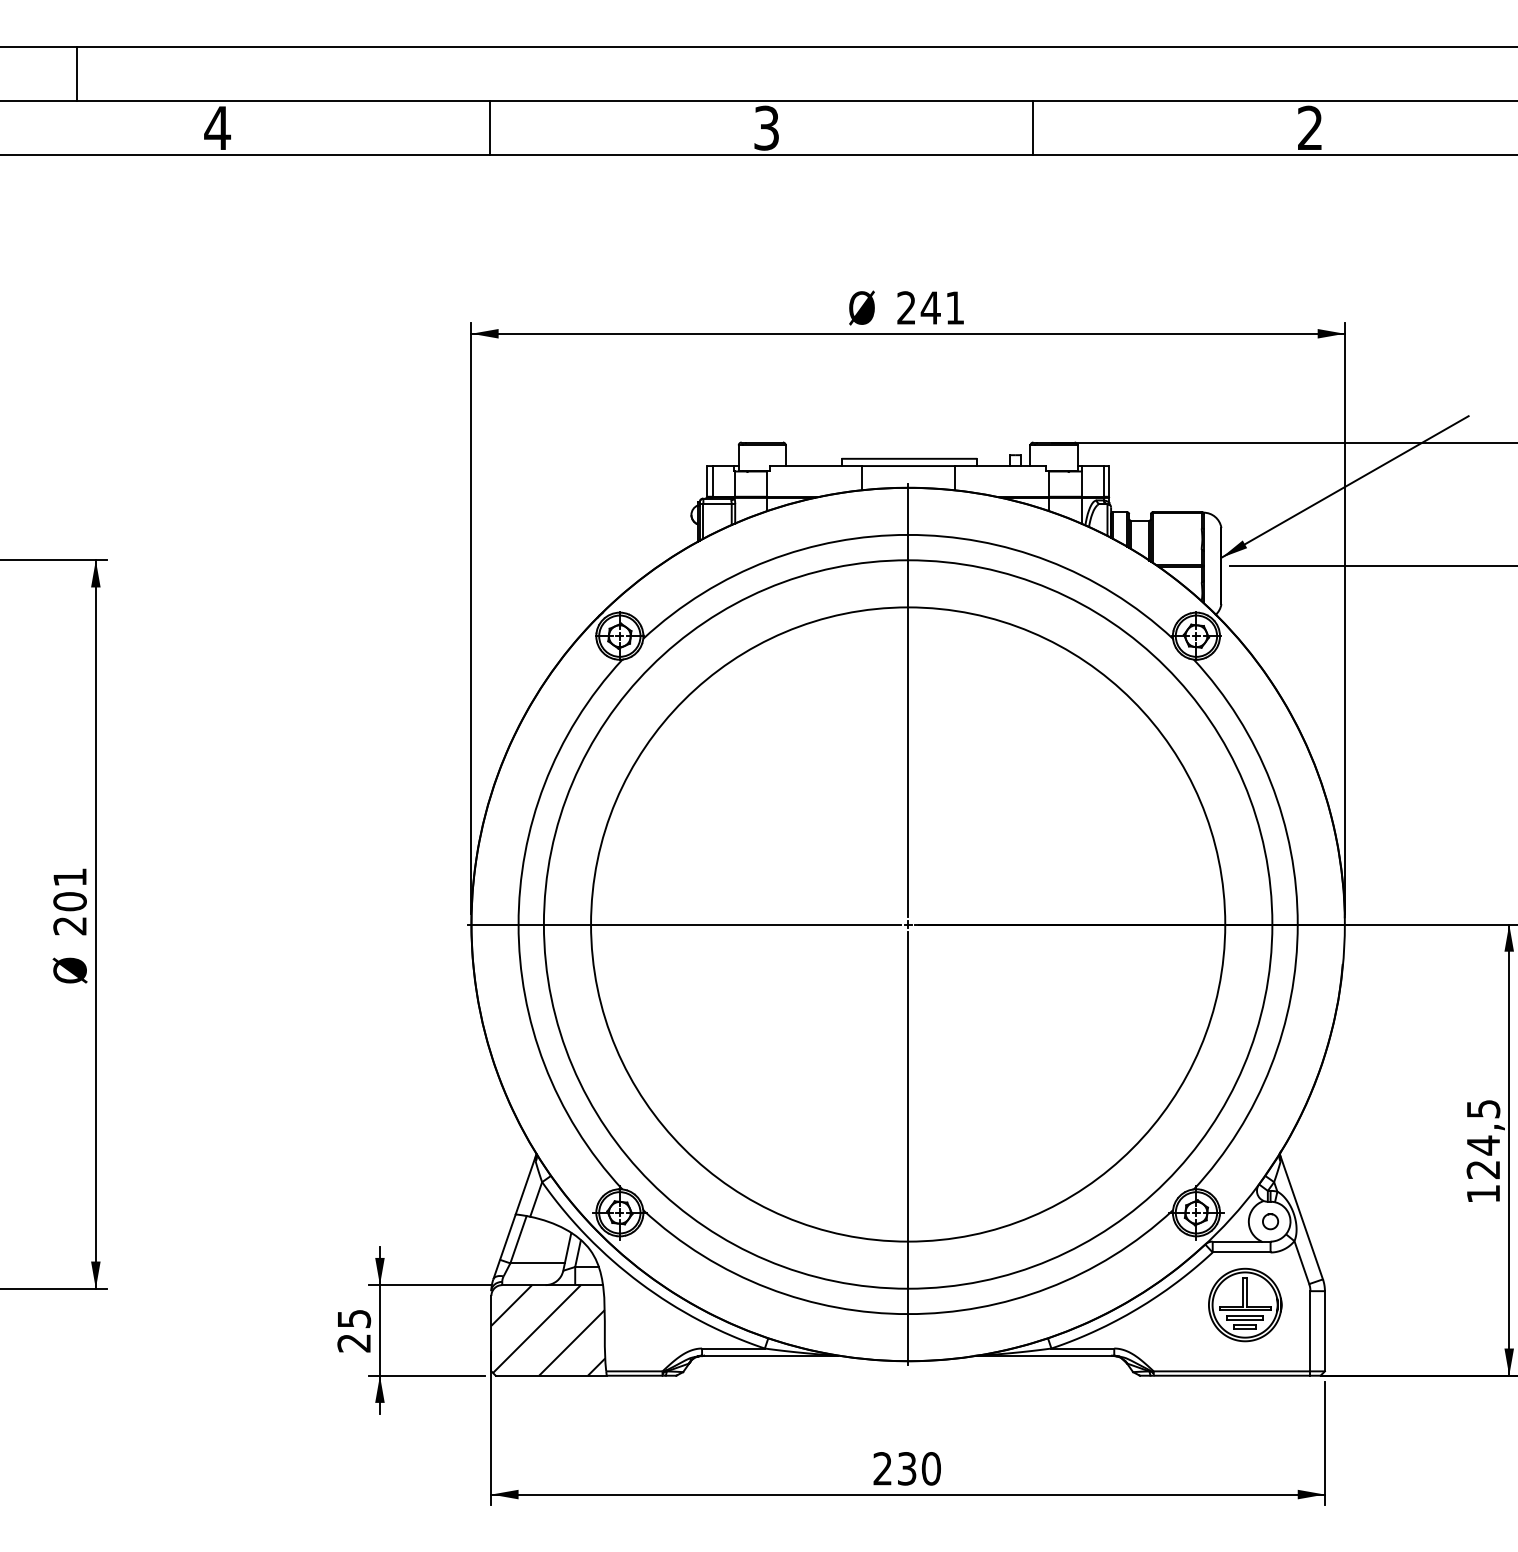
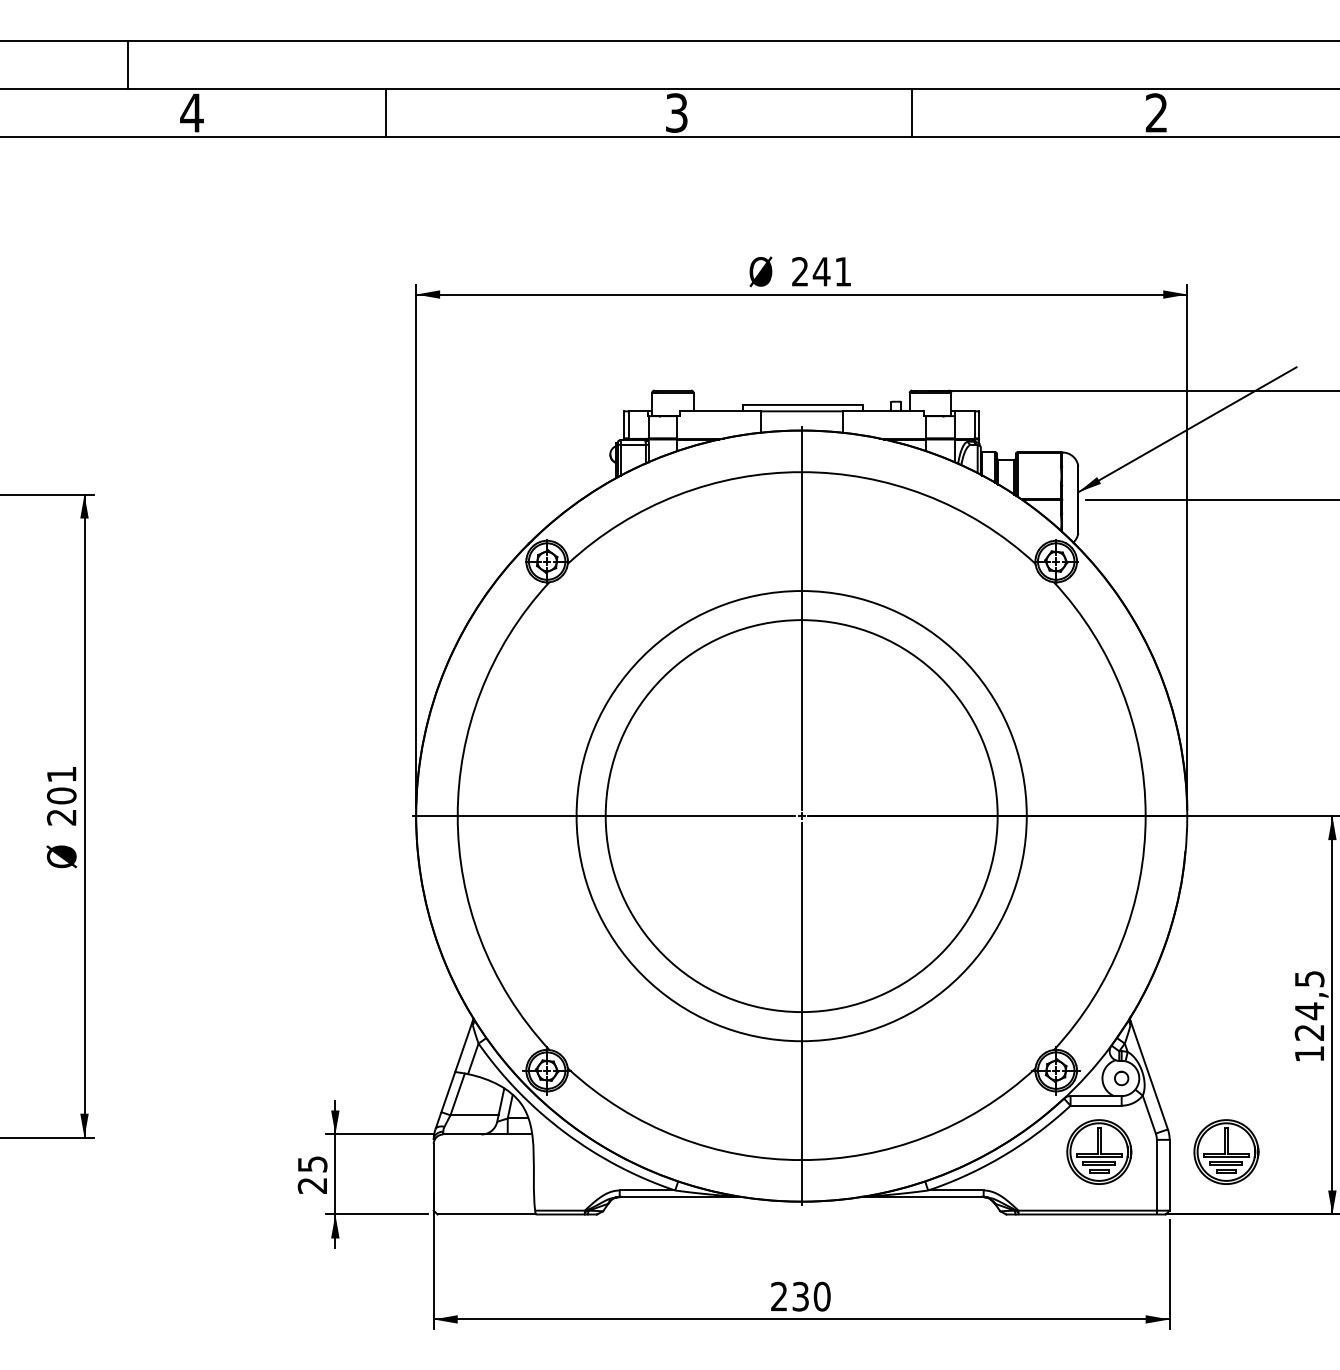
line: (76, 73) -> (128, 64), moved
line: (489, 127) -> (386, 112), moved
circle: (907, 924) -> (801, 816), size x0.7
circle: (908, 924) -> (801, 816), size x0.7
part: (1389, 1304) -> (1226, 1151), added
hatch: (548, 1330) -> (484, 1174), removed

